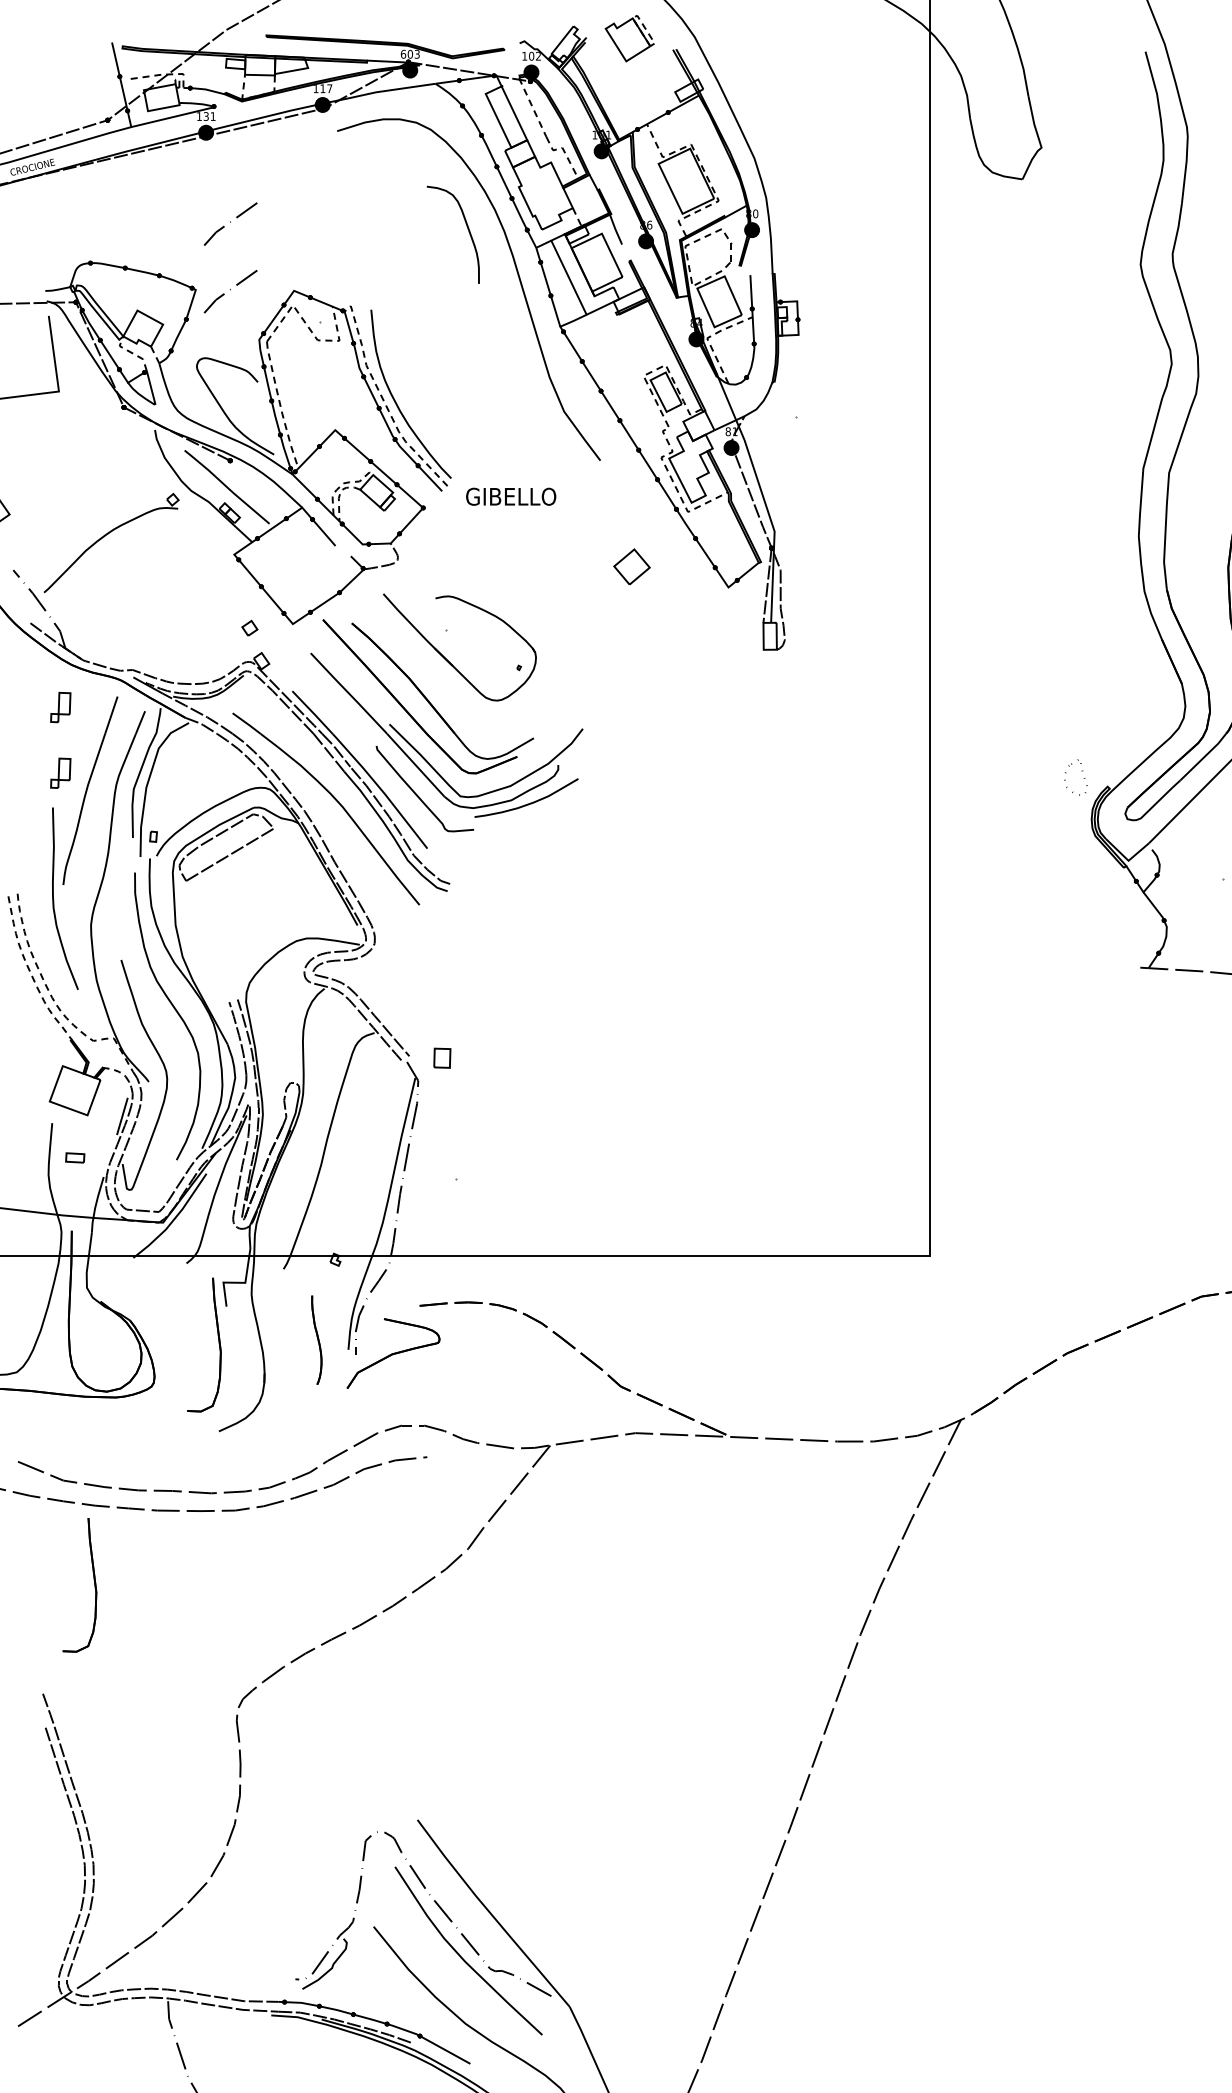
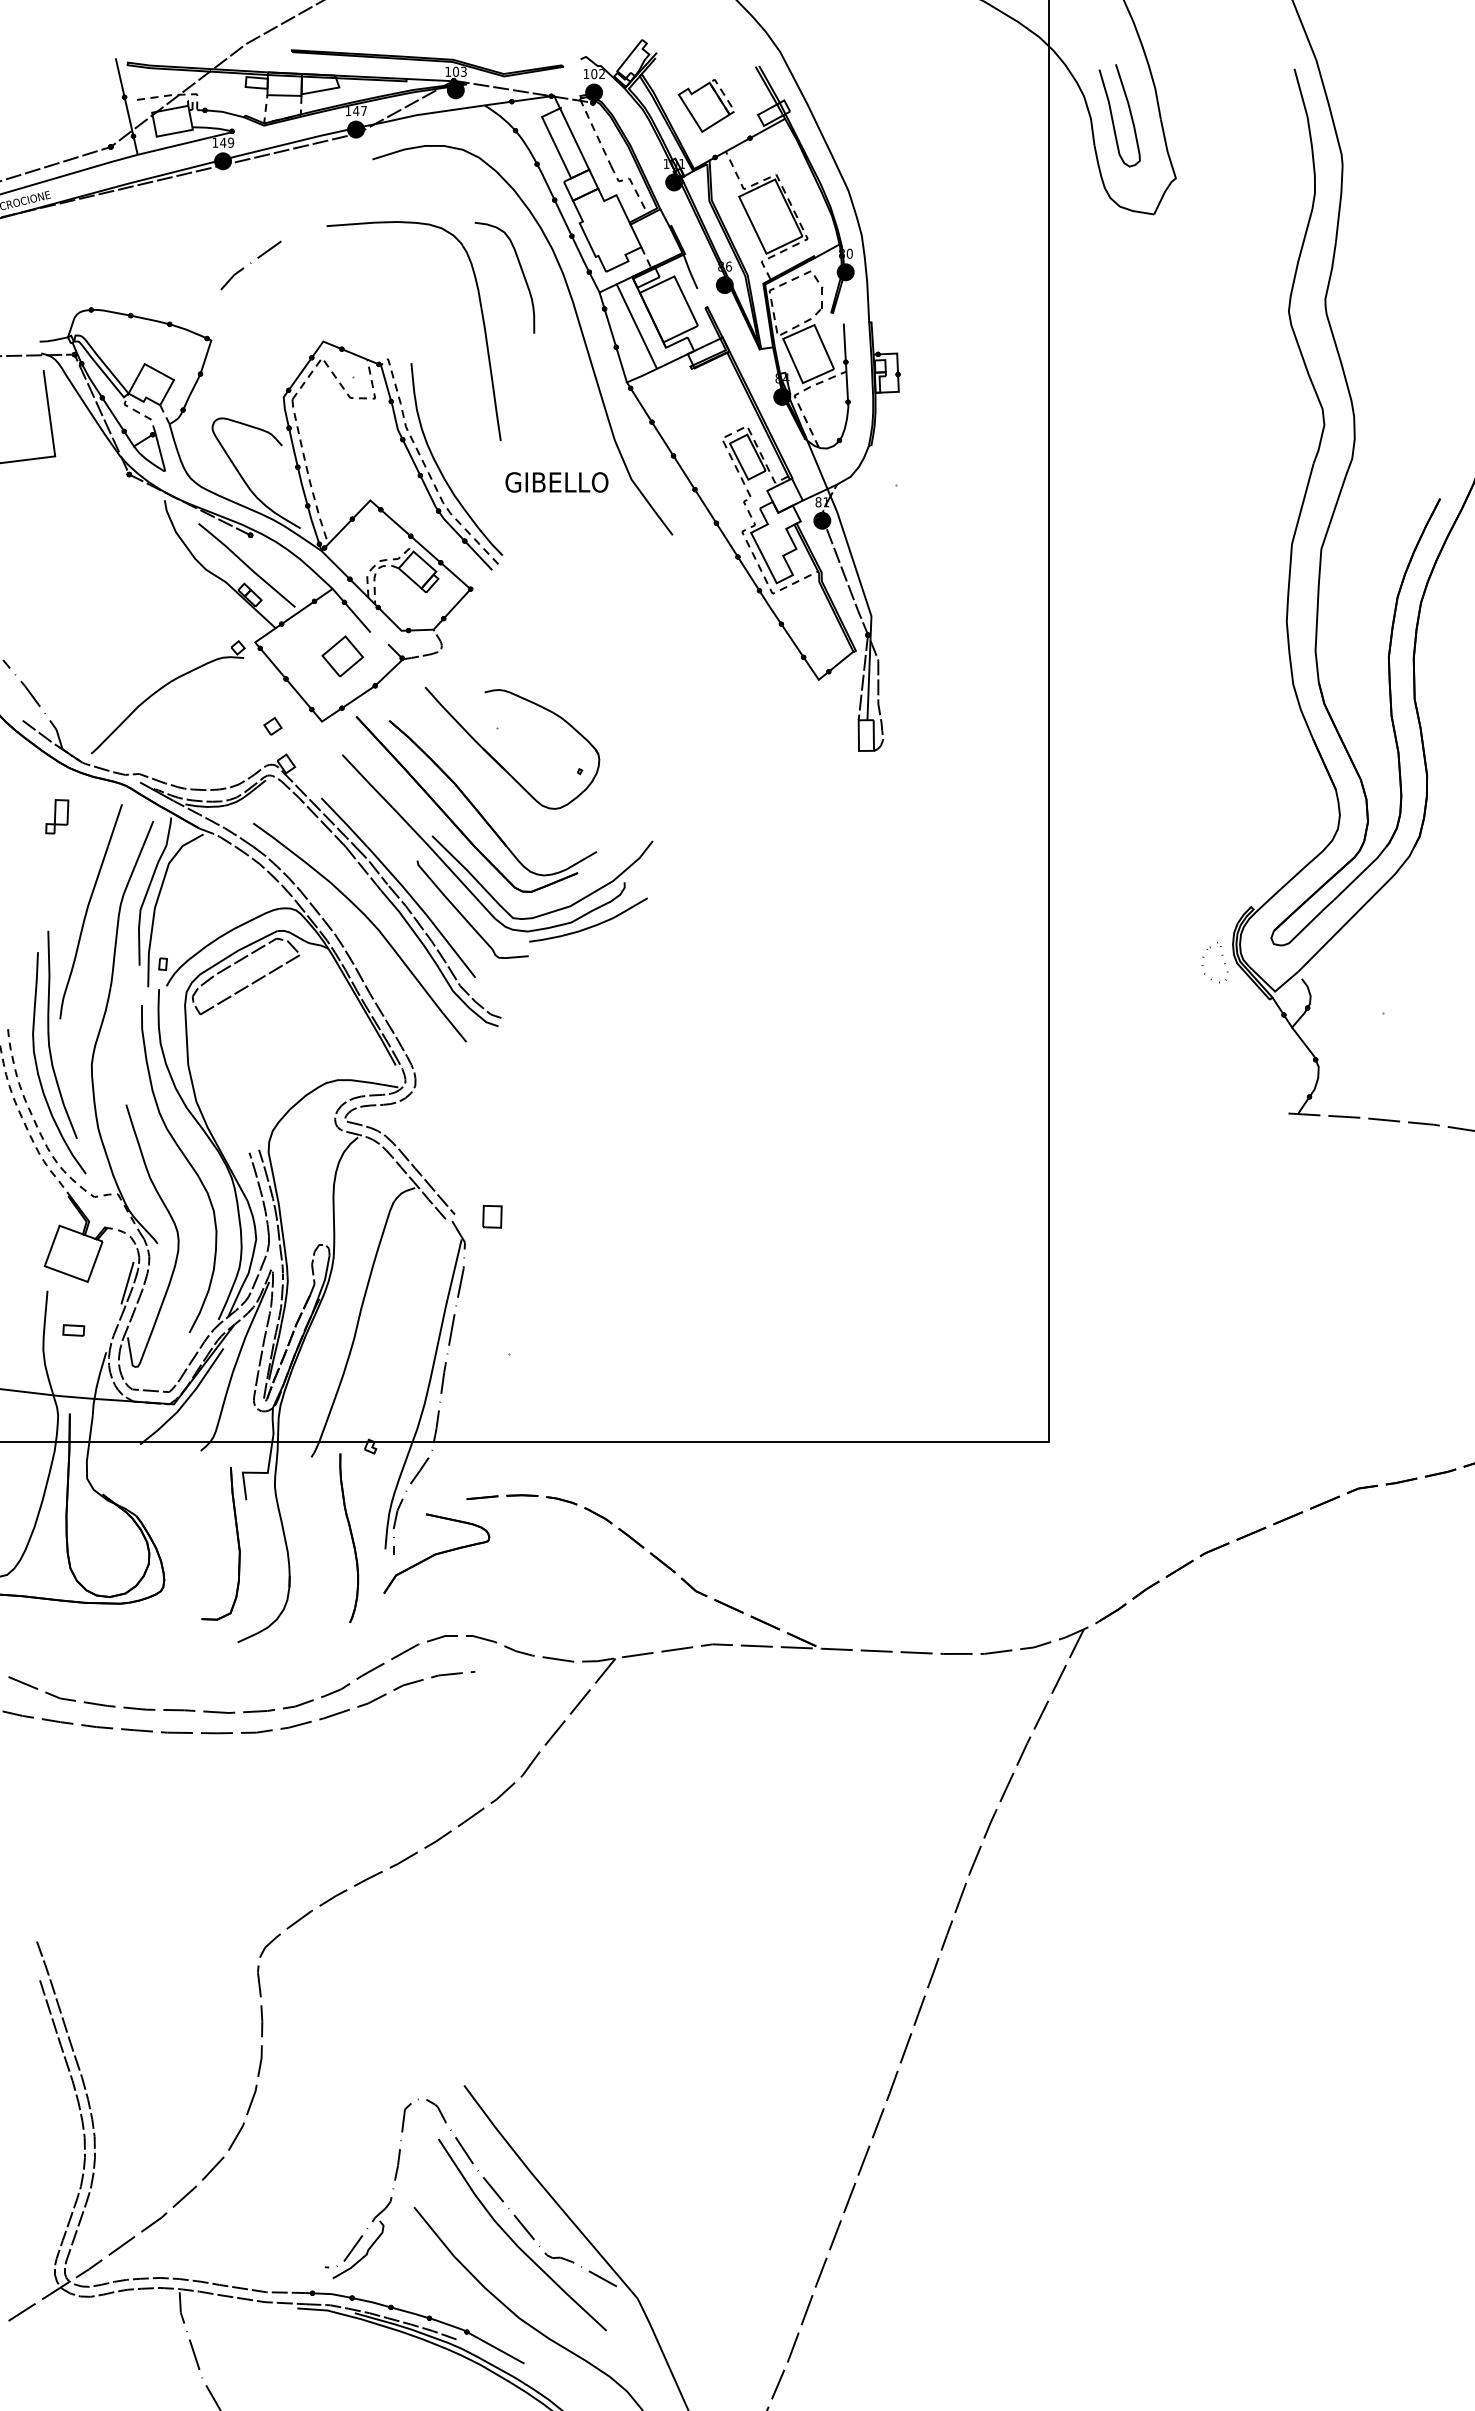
part: (629, 38) -> (705, 105), moved
text: (403, 54) -> (448, 71), 603 -> 103
text: (323, 88) -> (356, 110), 117 -> 147
curve: (986, 95) -> (1113, 118), added
text: (210, 116) -> (227, 142), 131 -> 149
curve: (433, 273) -> (482, 321), added
line: (230, 289) -> (250, 340), removed
text: (510, 496) -> (556, 482), moved
part: (105, 536) -> (161, 689), moved
part: (631, 566) -> (342, 656), moved
part: (1081, 771) -> (1221, 955), moved
part: (60, 773) -> (57, 891), removed
curve: (44, 929) -> (38, 1069), added
part: (317, 1340) -> (349, 1538), size x1.67
part: (94, 1584) -> (95, 1817), removed

